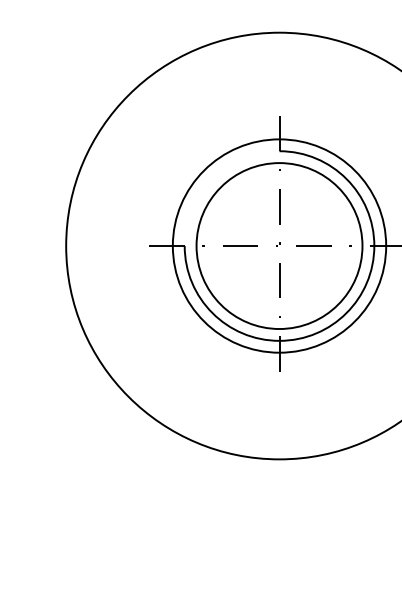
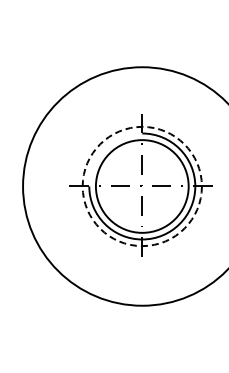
circle: (278, 246) -> (141, 186), solid -> dashed

